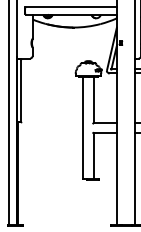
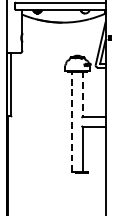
line: (93, 100) -> (82, 94), solid -> dashed
line: (83, 127) -> (72, 121), solid -> dashed

